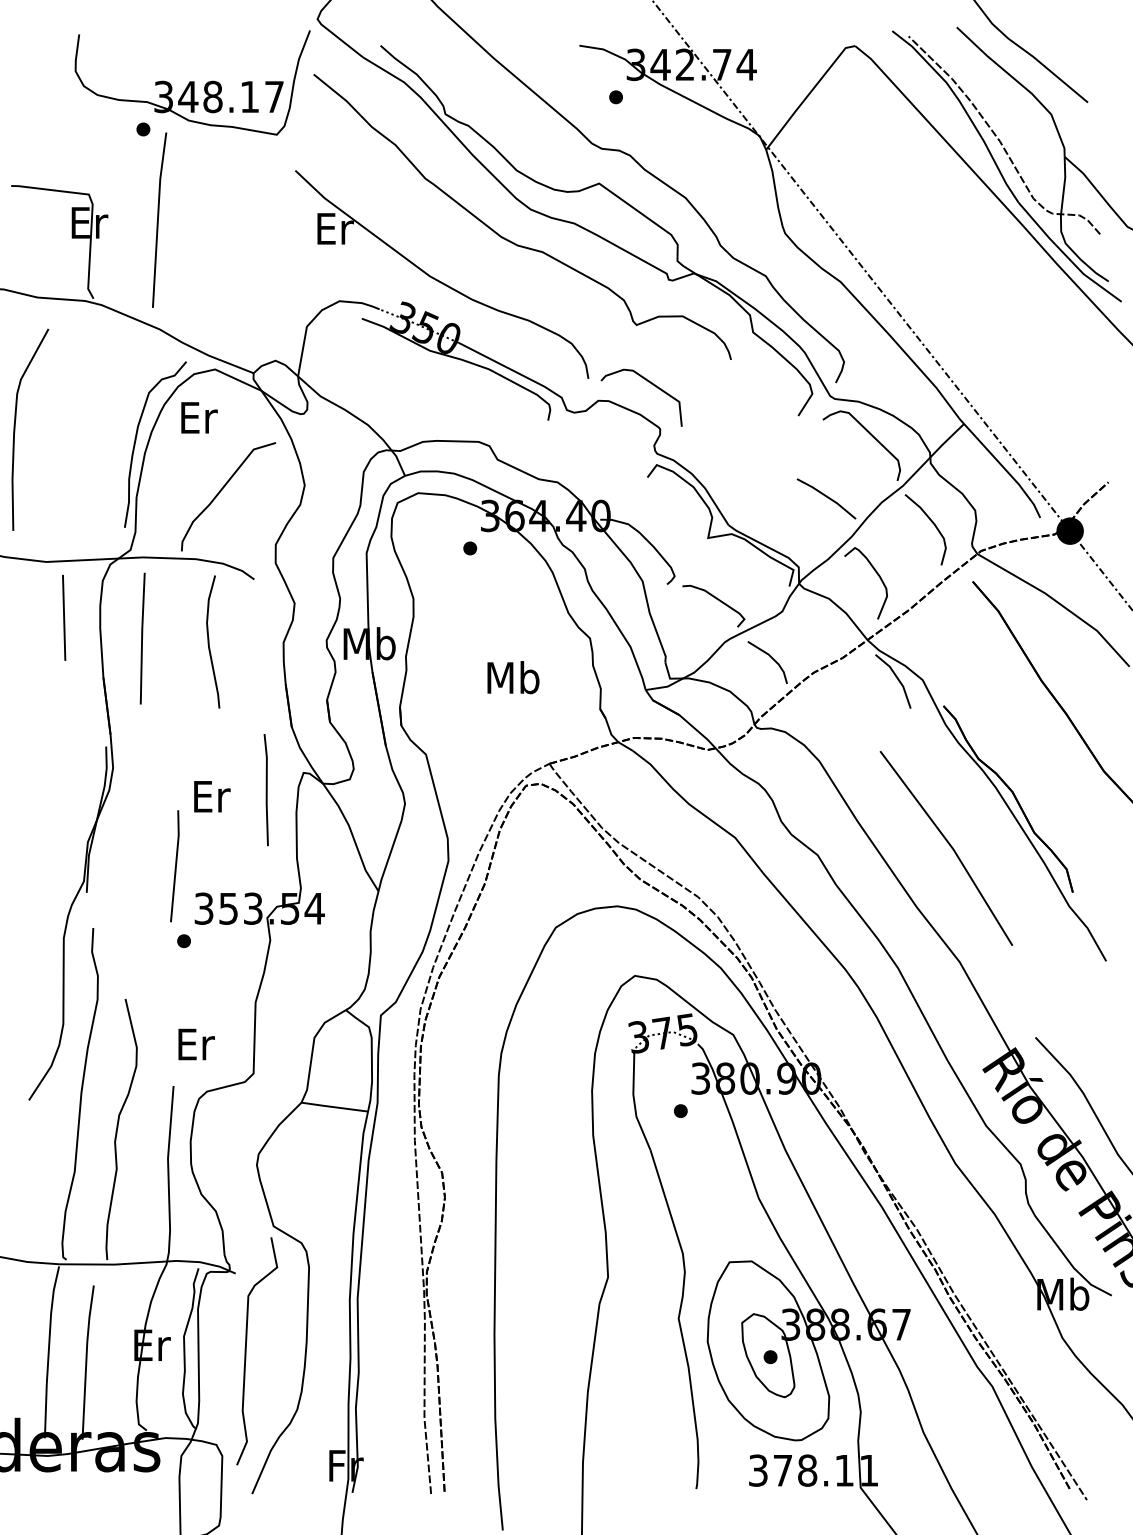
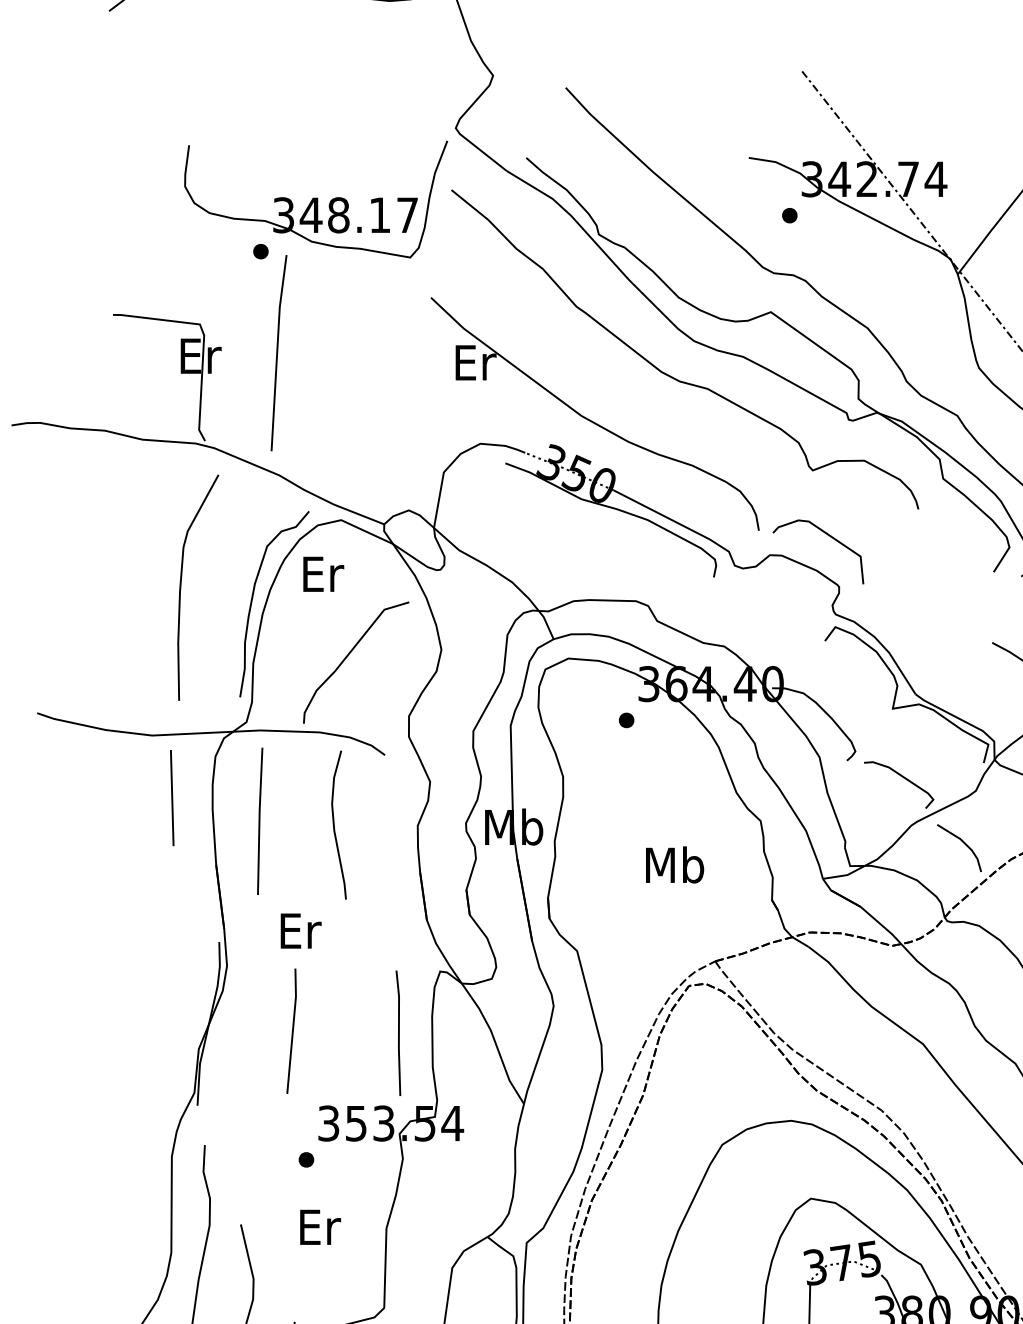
curve: (15, 429) -> (181, 587), moved
line: (265, 790) -> (397, 1033), moved
text: (212, 796) -> (301, 930), moved
line: (175, 866) -> (292, 1031), moved
text: (196, 1044) -> (320, 1227), moved

